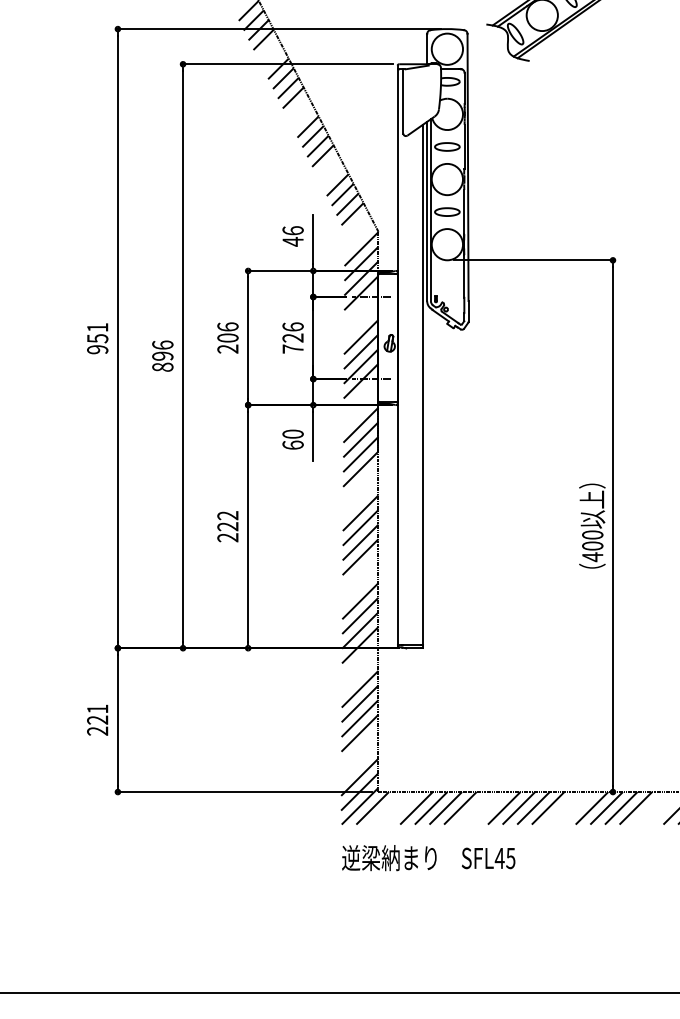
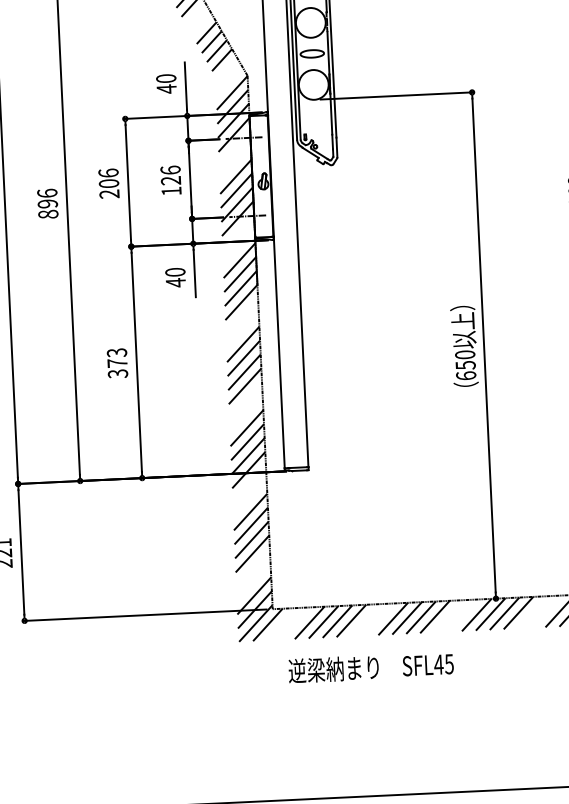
text: (292, 230) -> (165, 78), 46 -> 40
text: (292, 348) -> (170, 190), 726 -> 126
text: (292, 445) -> (175, 283), 60 -> 40
text: (227, 526) -> (117, 363), 222 -> 373
text: (592, 551) -> (465, 370), 400 -> 650
text: (428, 858) -> (370, 667), moved

